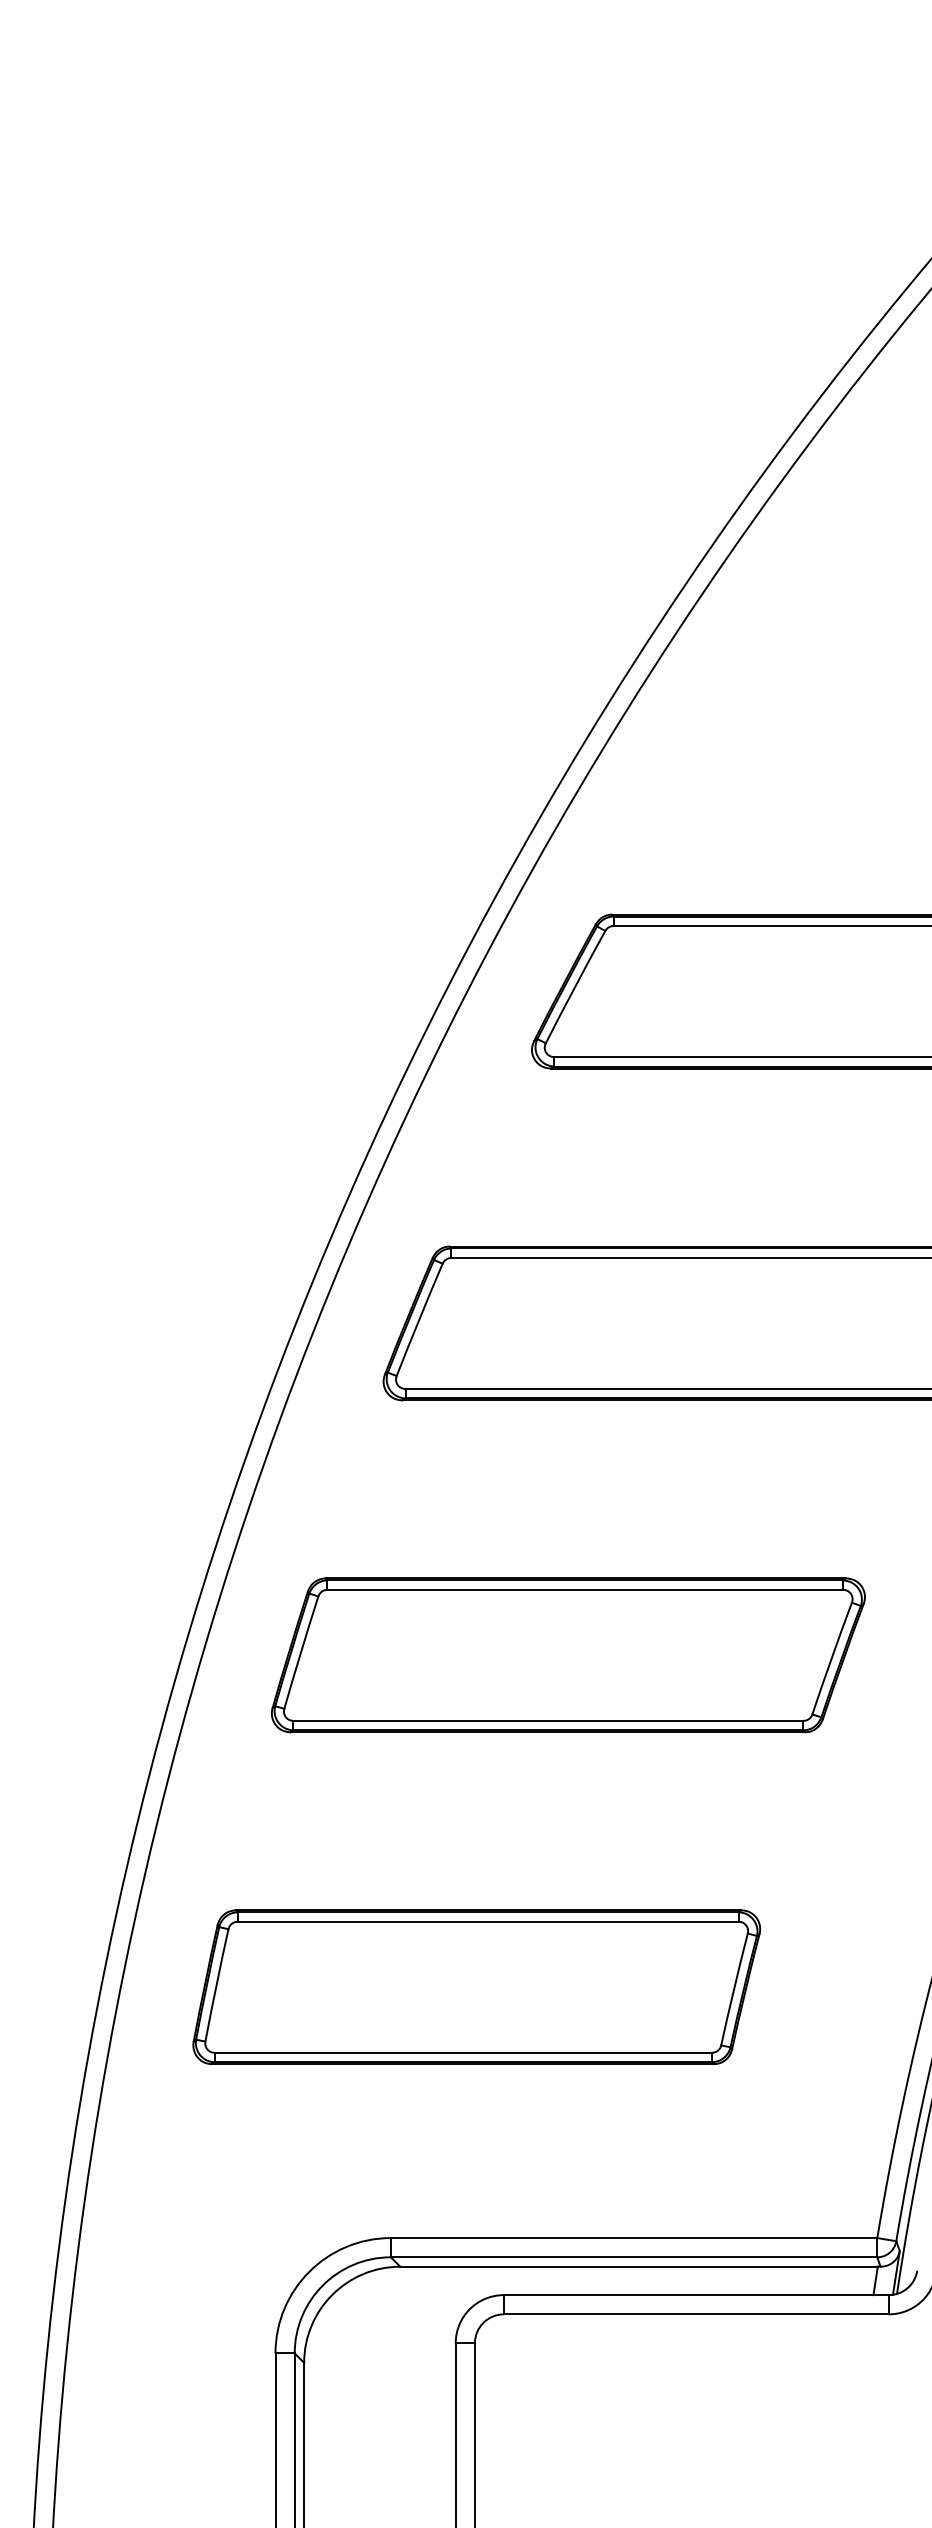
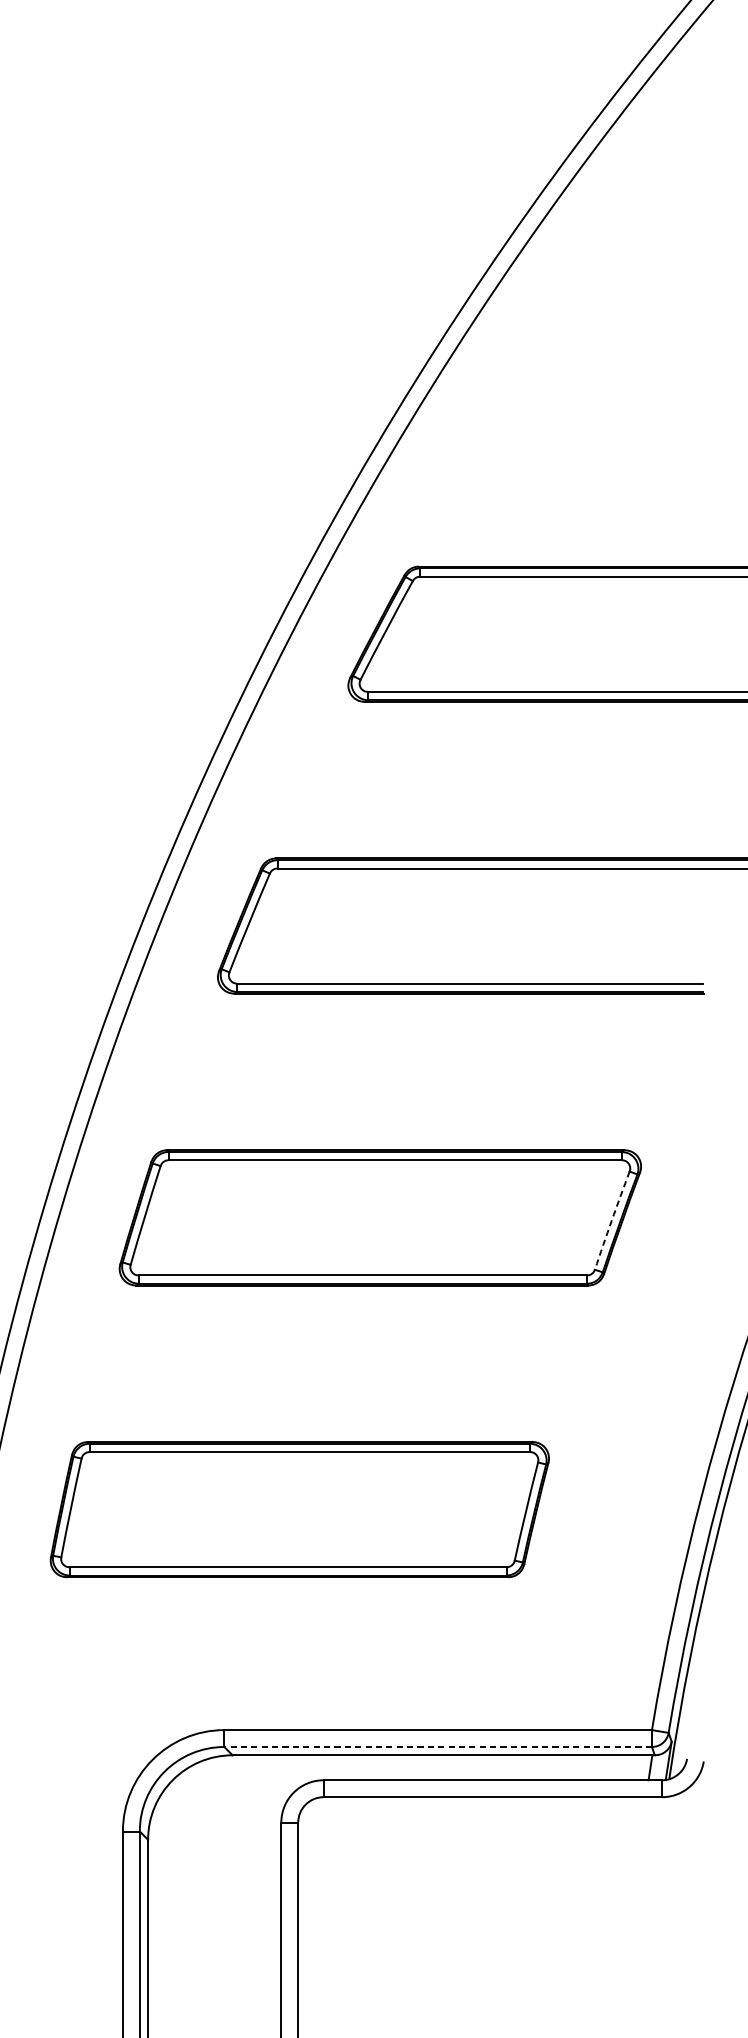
arc: (831, 1658) -> (611, 1220), solid -> dashed
line: (633, 2257) -> (437, 1747), solid -> dashed

